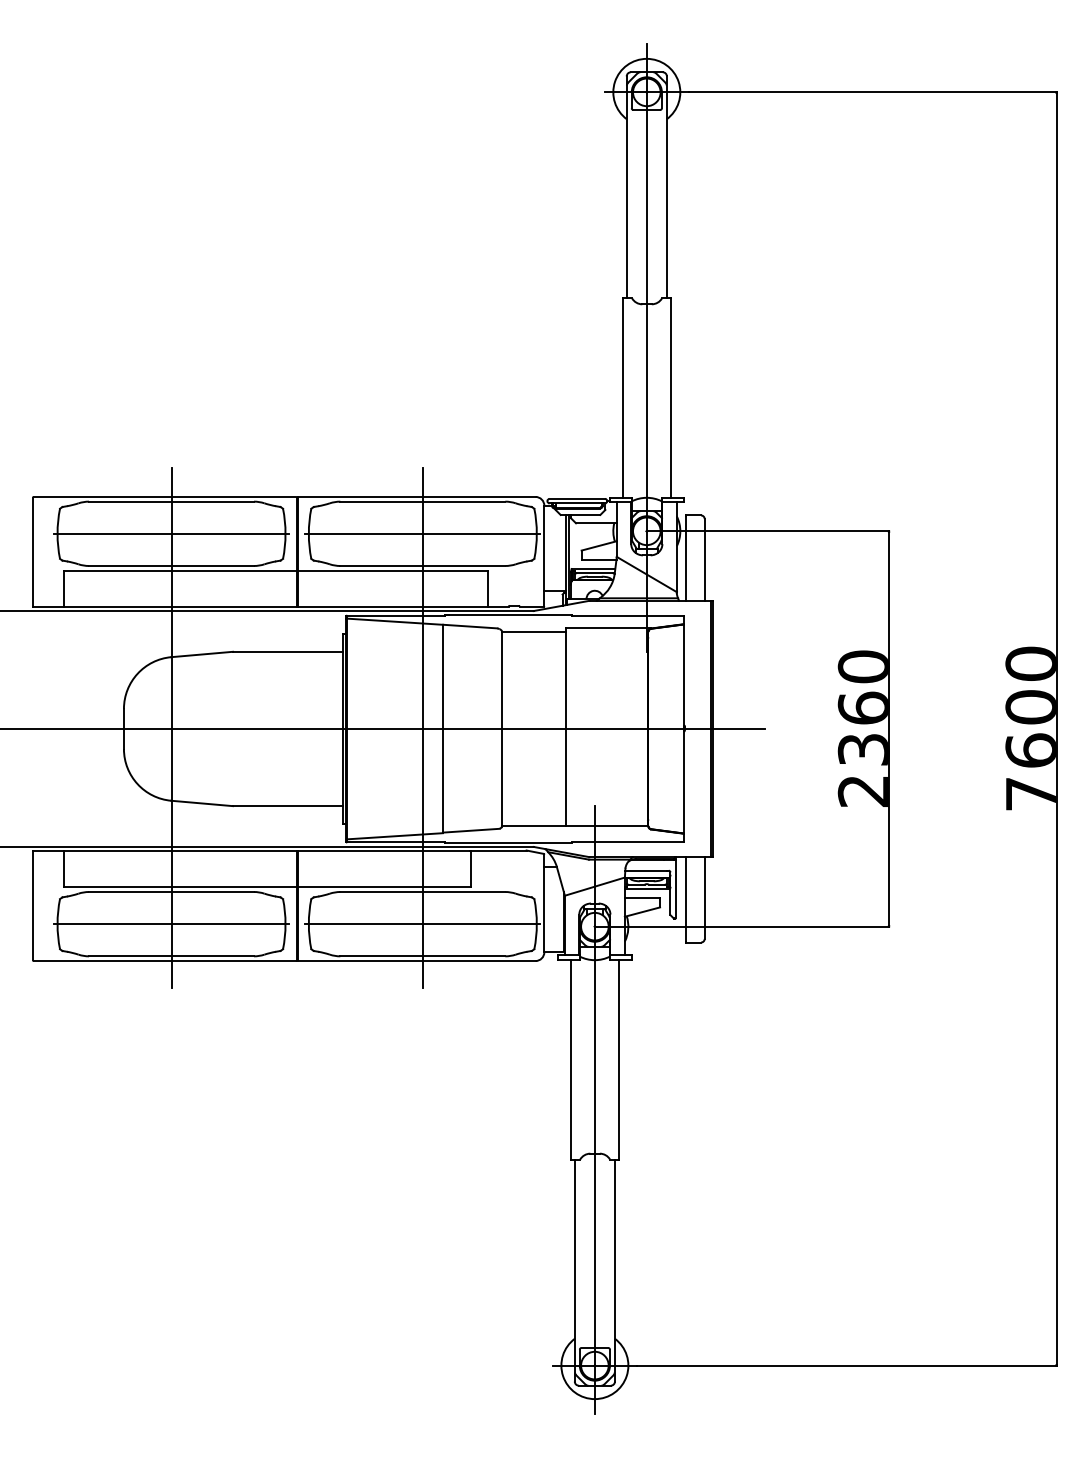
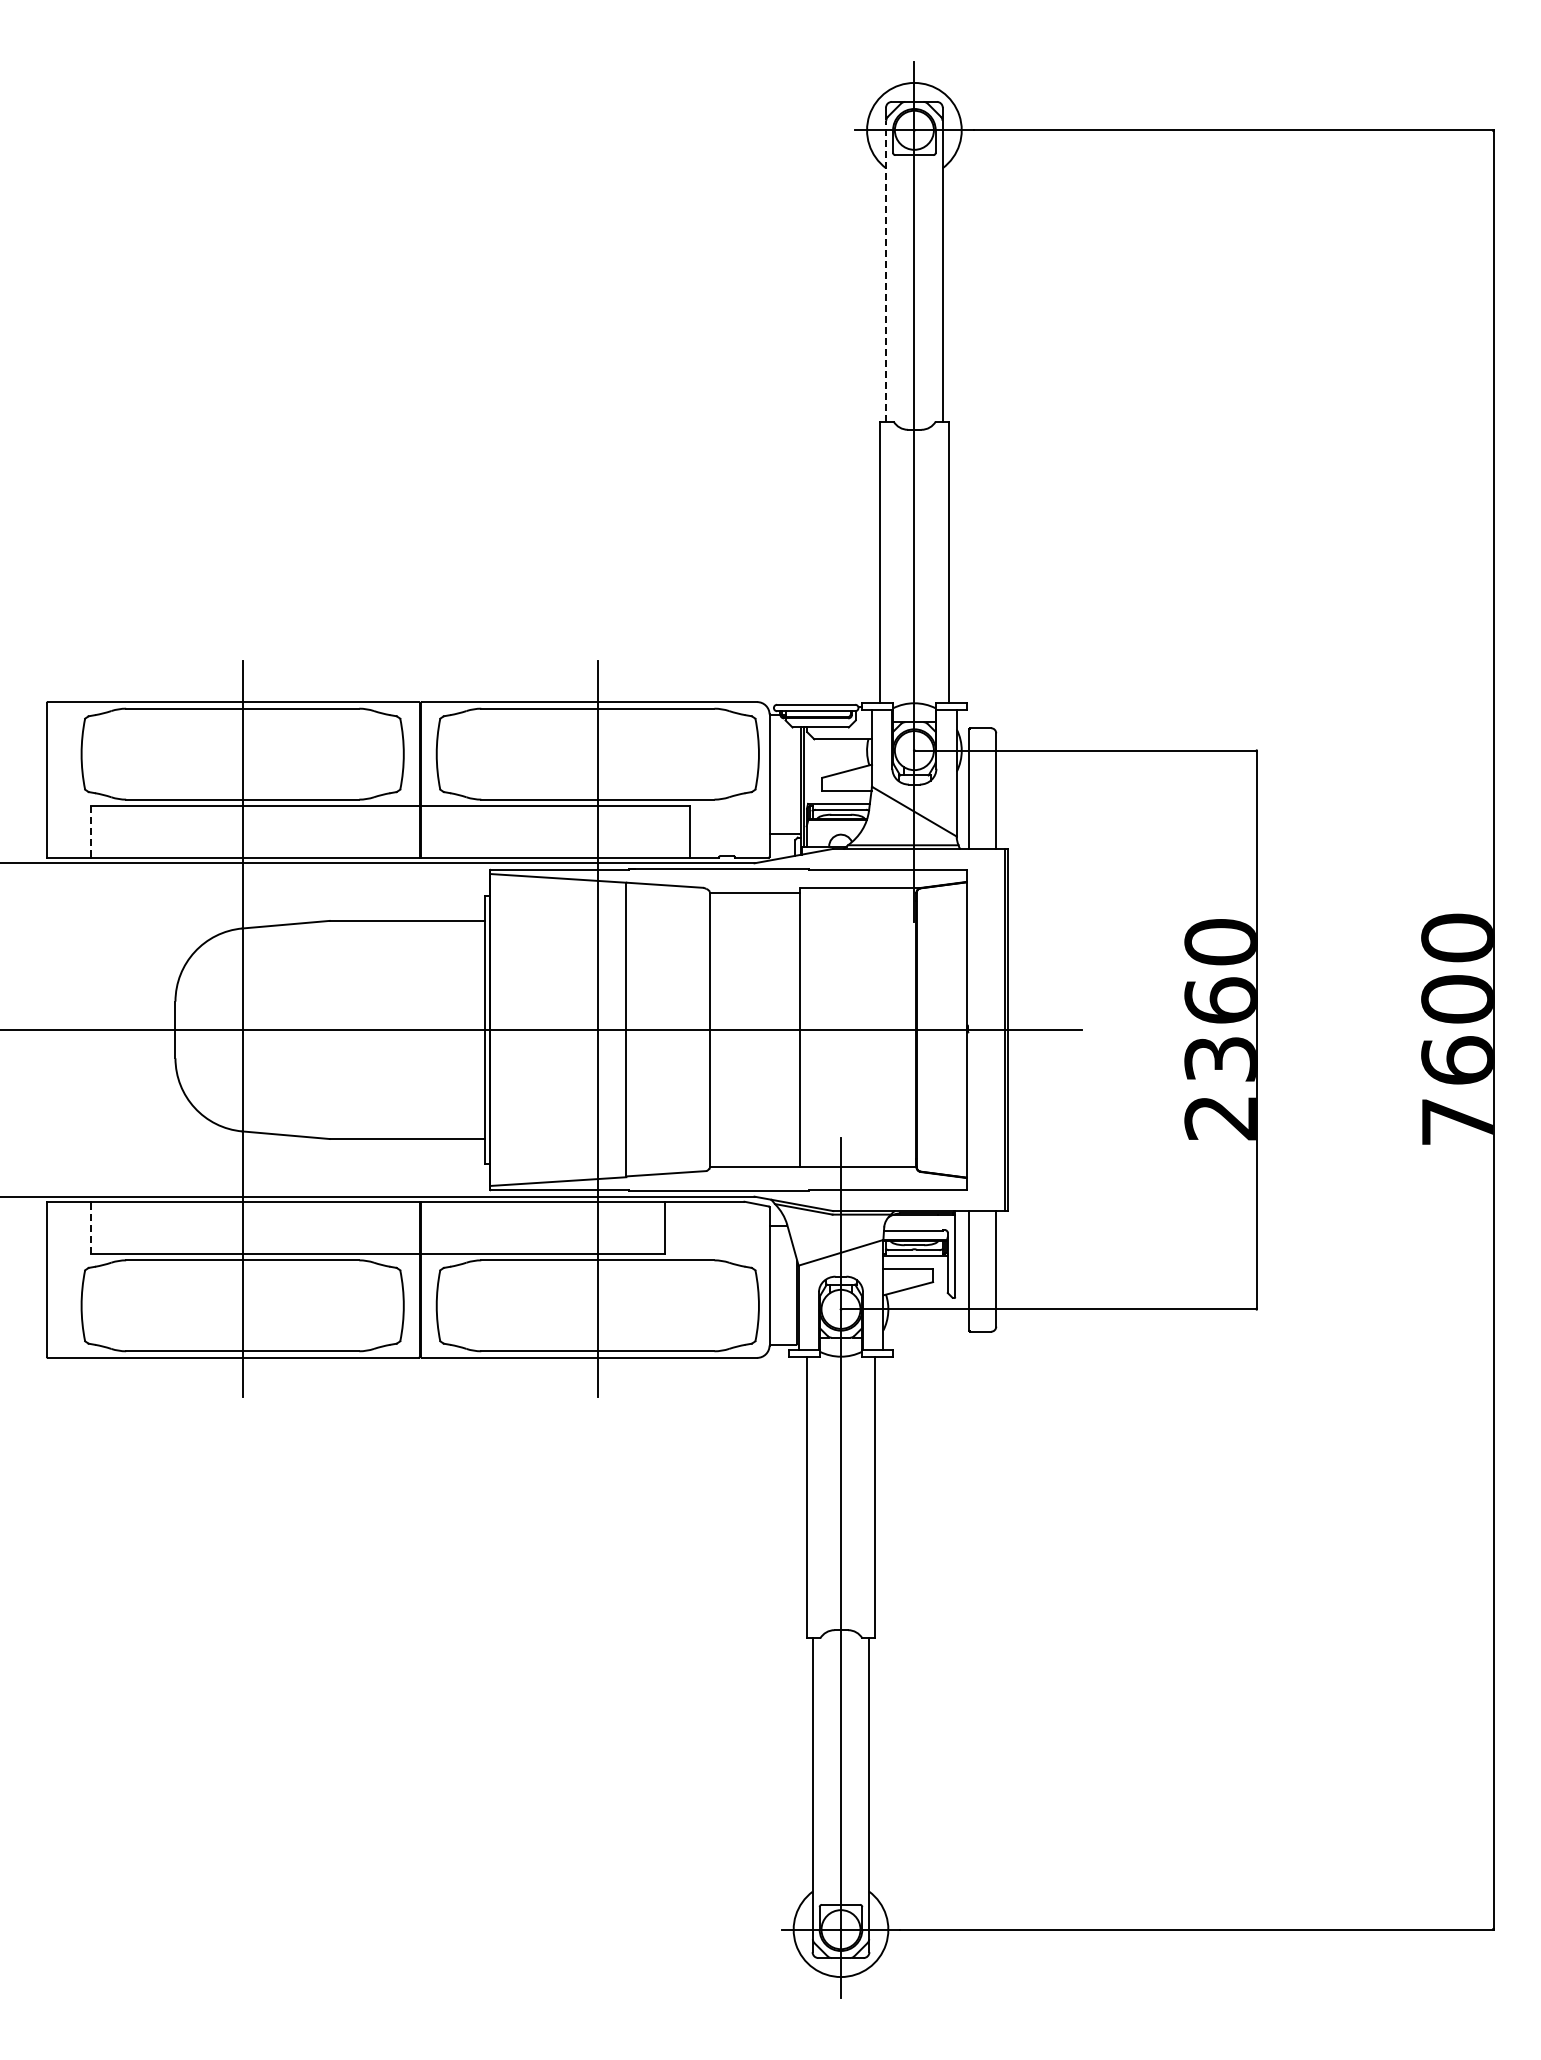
line: (627, 191) -> (886, 270), solid -> dashed
line: (171, 534) -> (242, 754), removed
line: (422, 534) -> (597, 754), removed
line: (64, 589) -> (91, 832), solid -> dashed
line: (64, 868) -> (91, 1227), solid -> dashed
line: (171, 923) -> (242, 1305), removed
line: (422, 923) -> (597, 1305), removed

